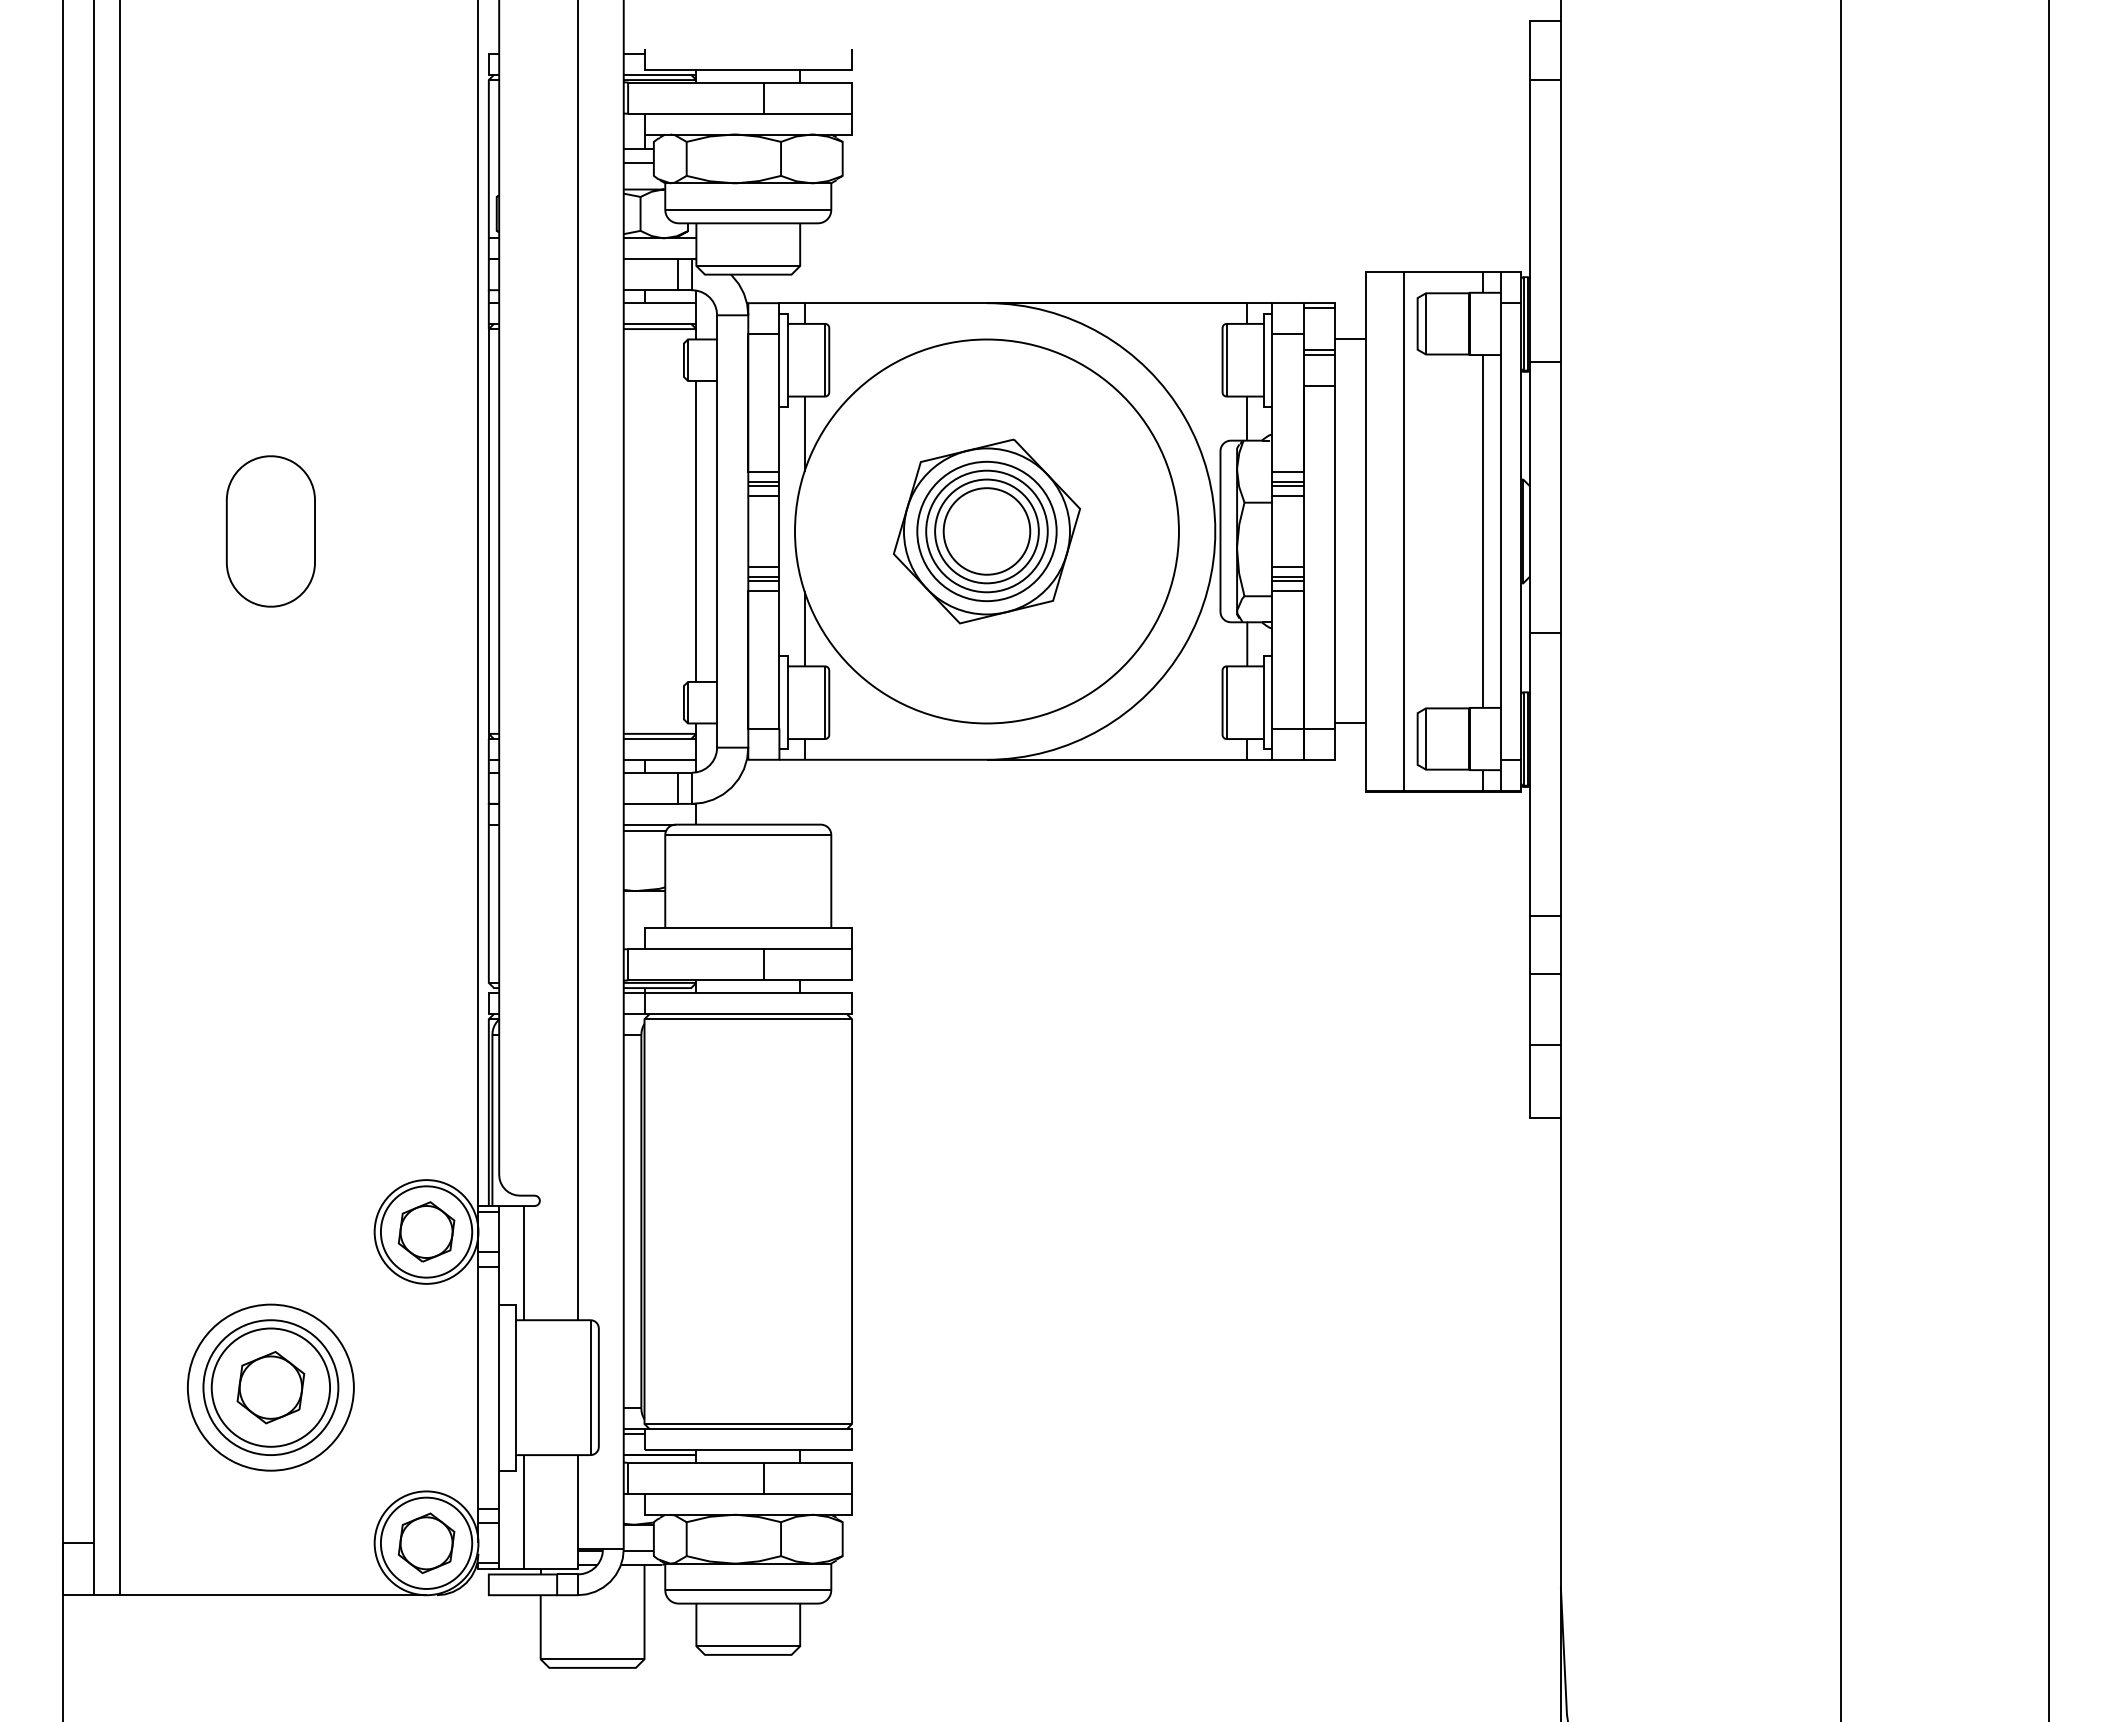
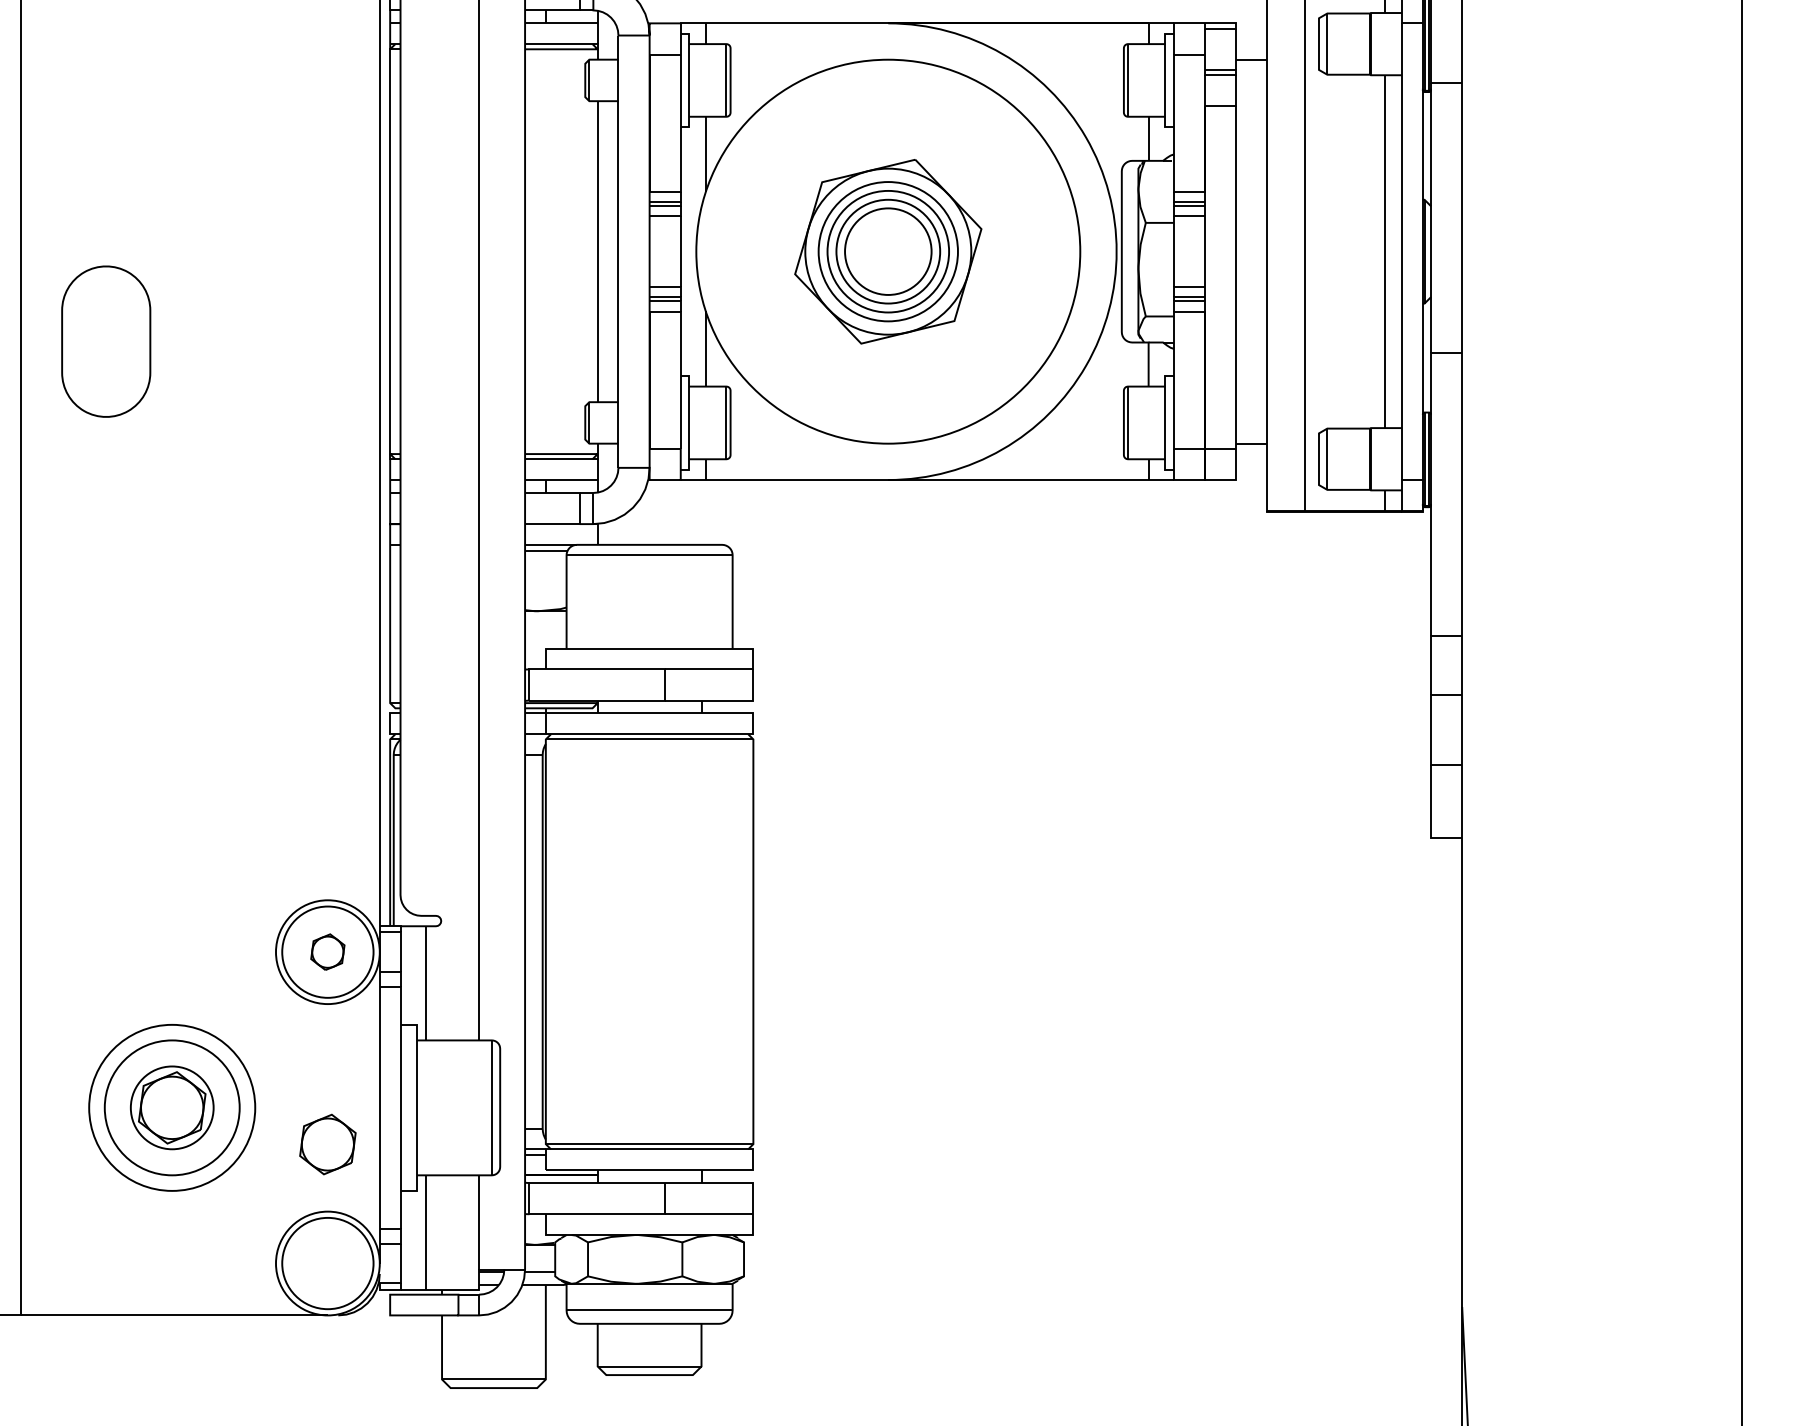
part: (270, 531) -> (105, 341), moved
part: (426, 1231) -> (327, 951), size x0.6
circle: (270, 1387) -> (171, 1107), size x0.7
part: (426, 1543) -> (327, 1144), moved

